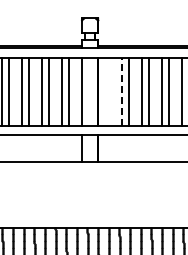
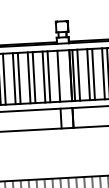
line: (102, 91) -> (73, 75), added
line: (108, 91) -> (78, 75), added
line: (122, 91) -> (88, 74), dashed -> solid

